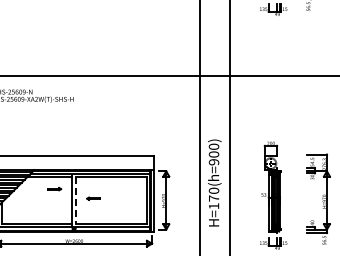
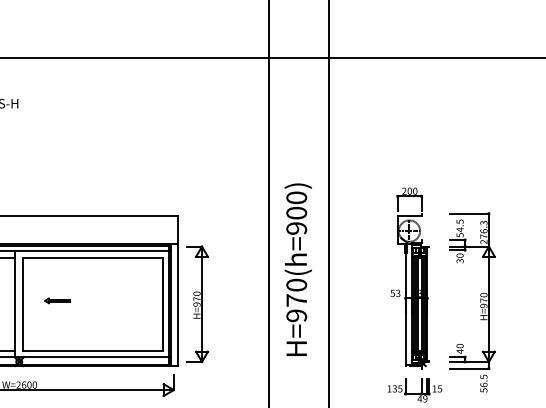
part: (318, 198) -> (472, 300), moved
line: (76, 200) -> (23, 304), dashed -> solid
text: (213, 206) -> (295, 316), H=170(h=900) -> H=970(h=900)

